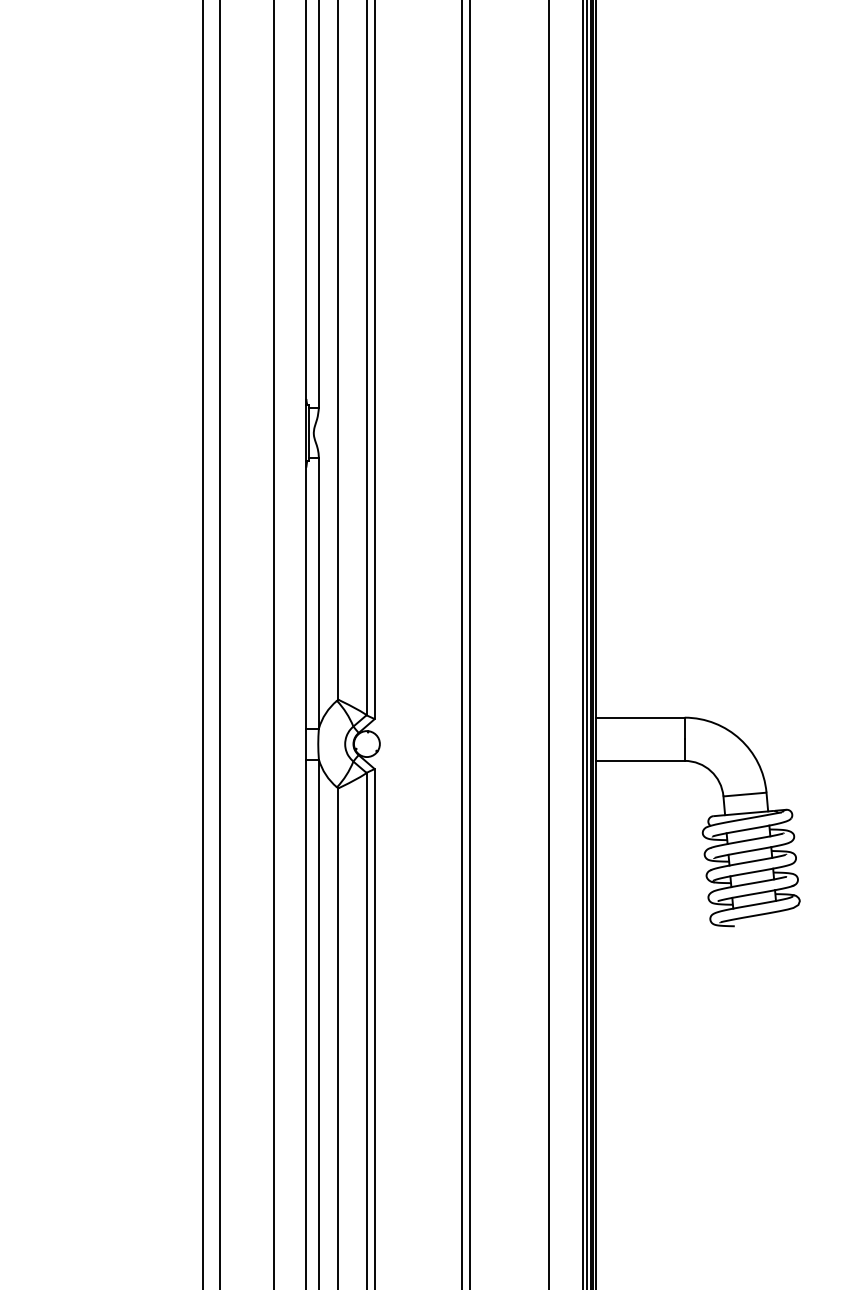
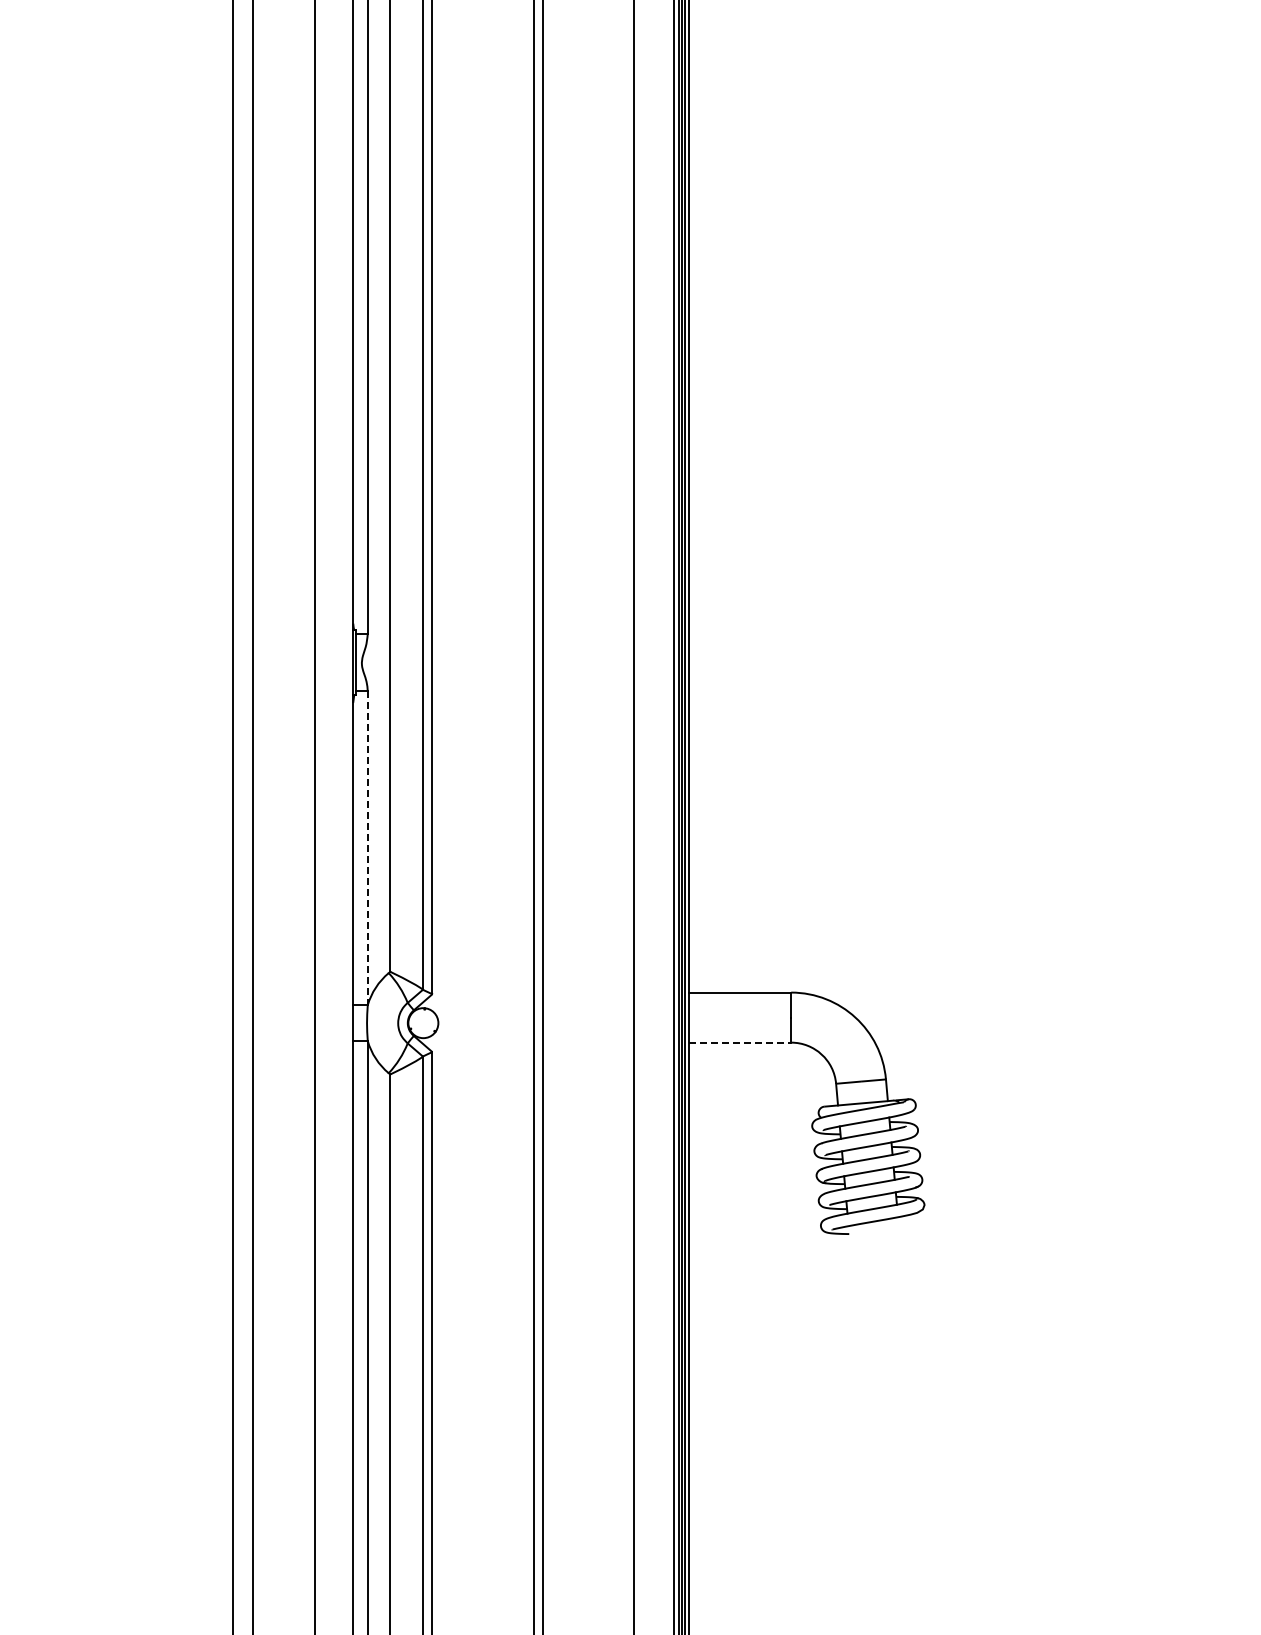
line: (318, 593) -> (367, 848), solid -> dashed
line: (640, 760) -> (740, 1042), solid -> dashed

